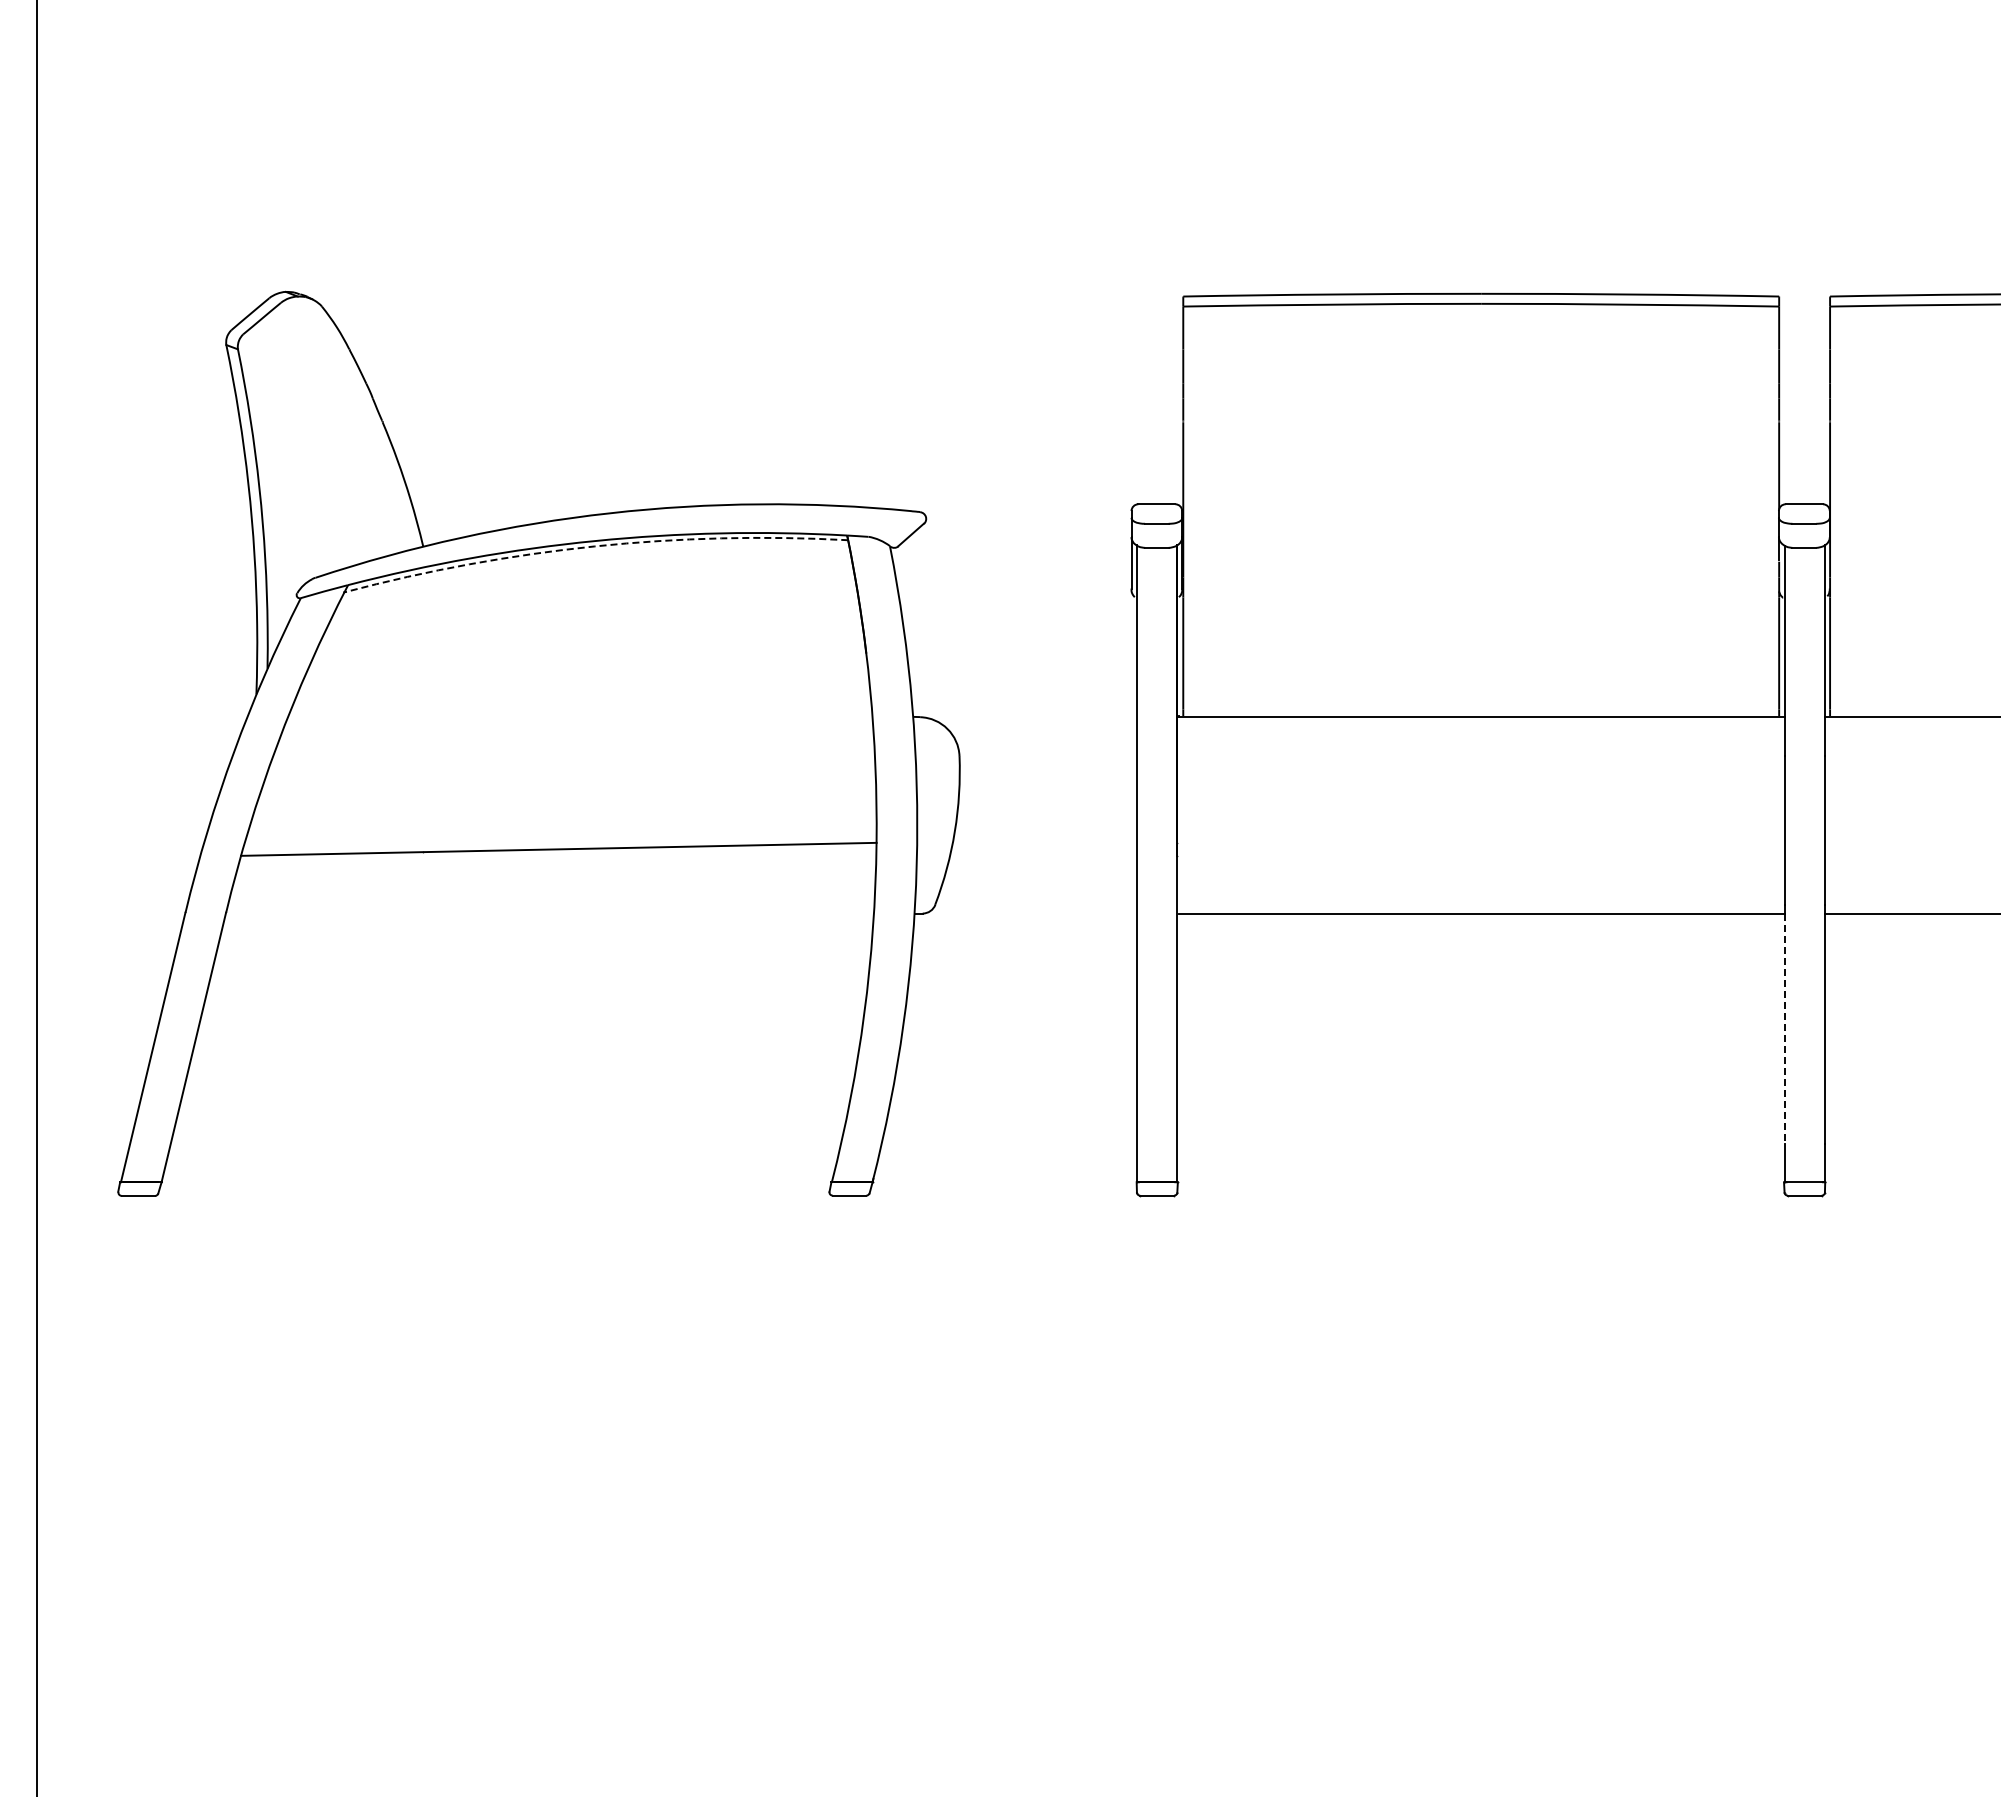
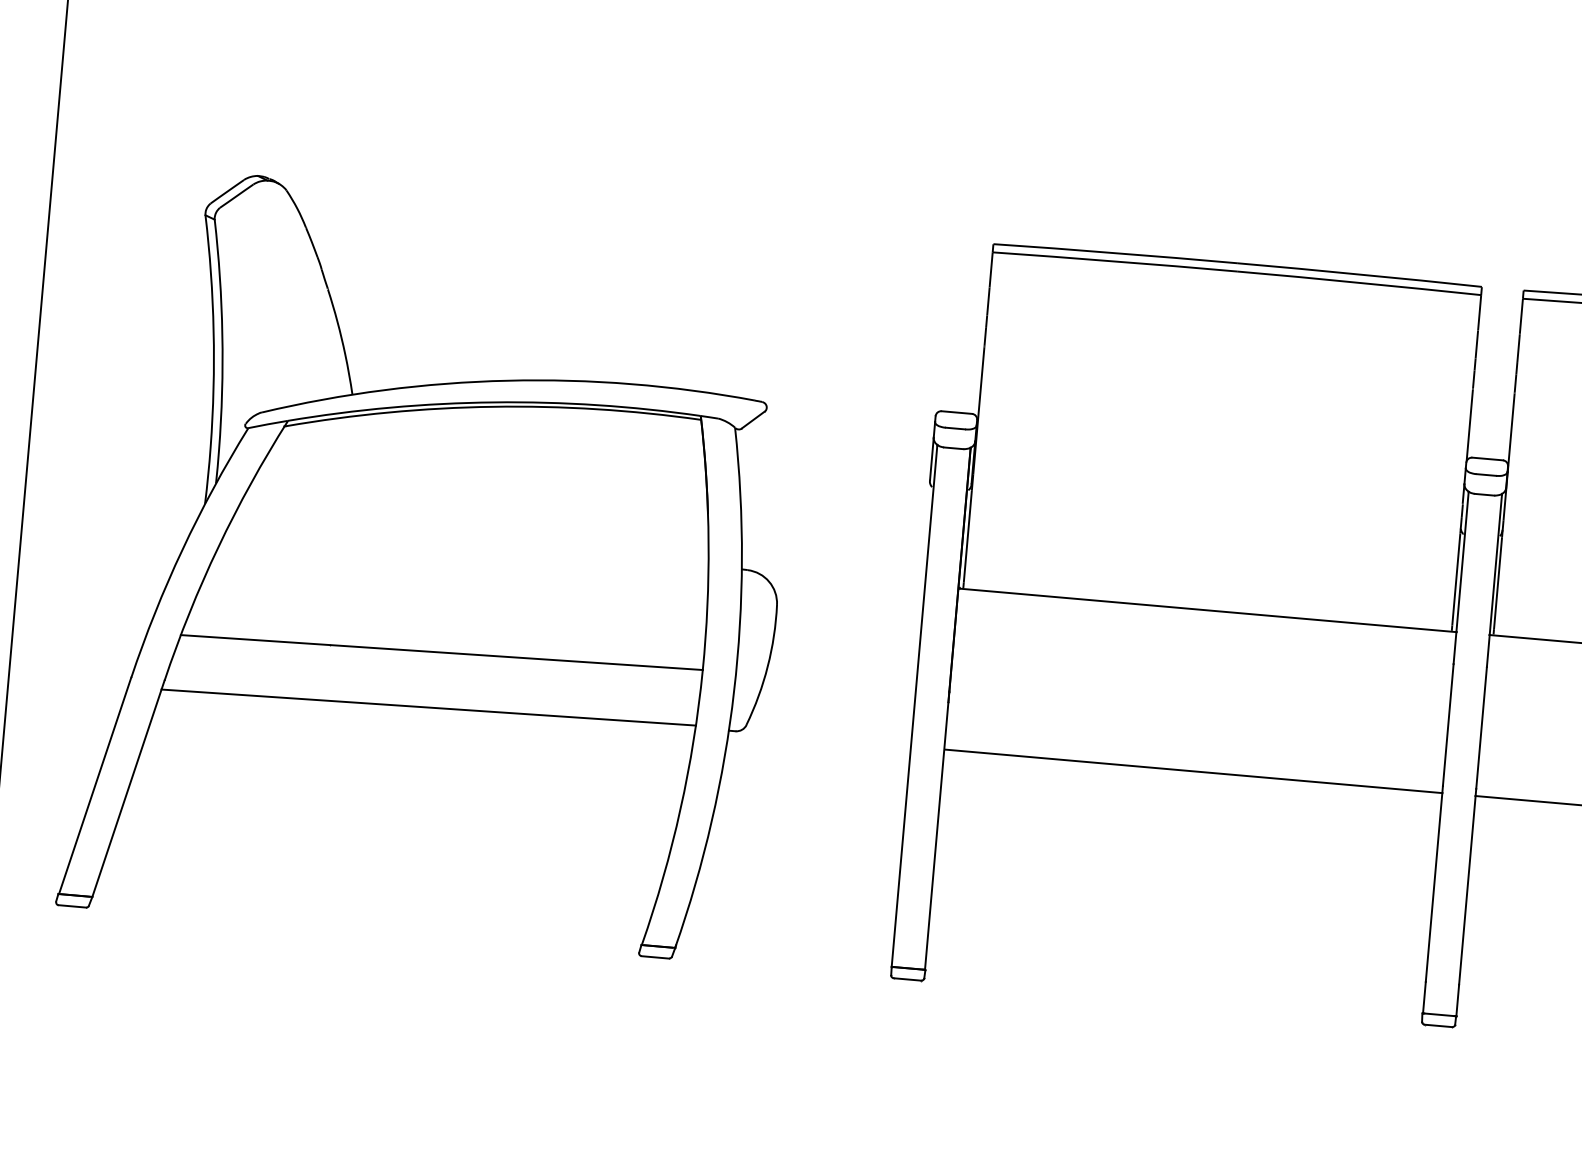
arc: (594, 546) -> (492, 406), dashed -> solid
line: (548, 916) -> (428, 706), added
line: (1784, 1029) -> (1433, 888), dashed -> solid

